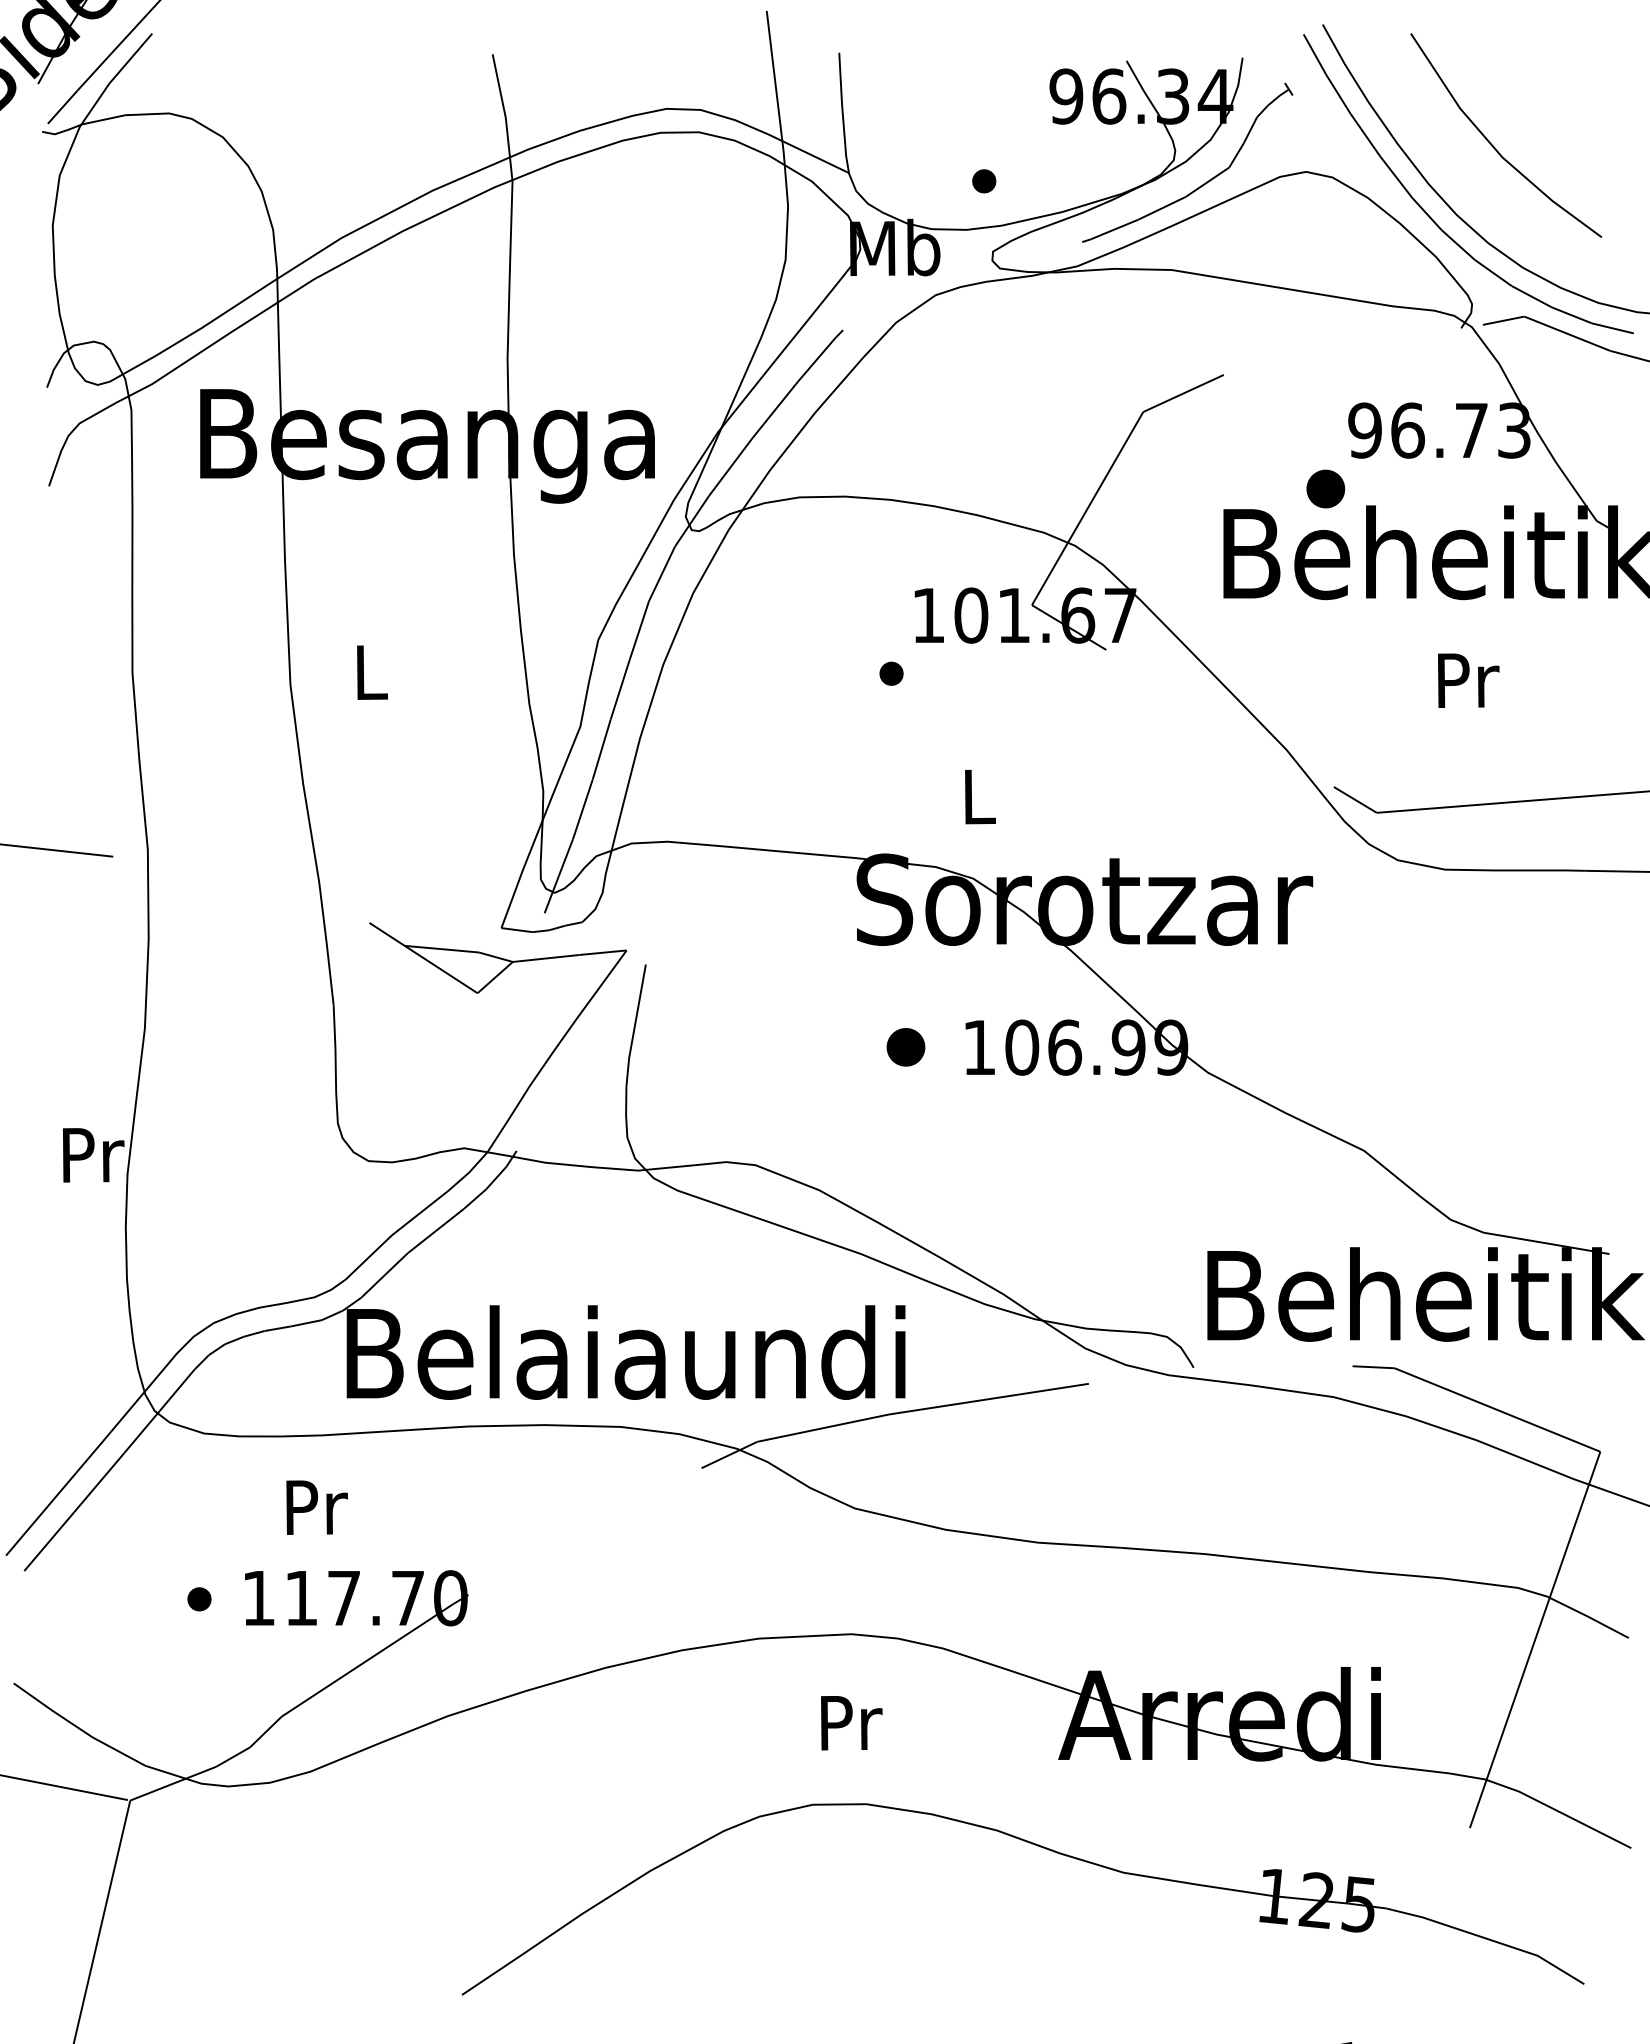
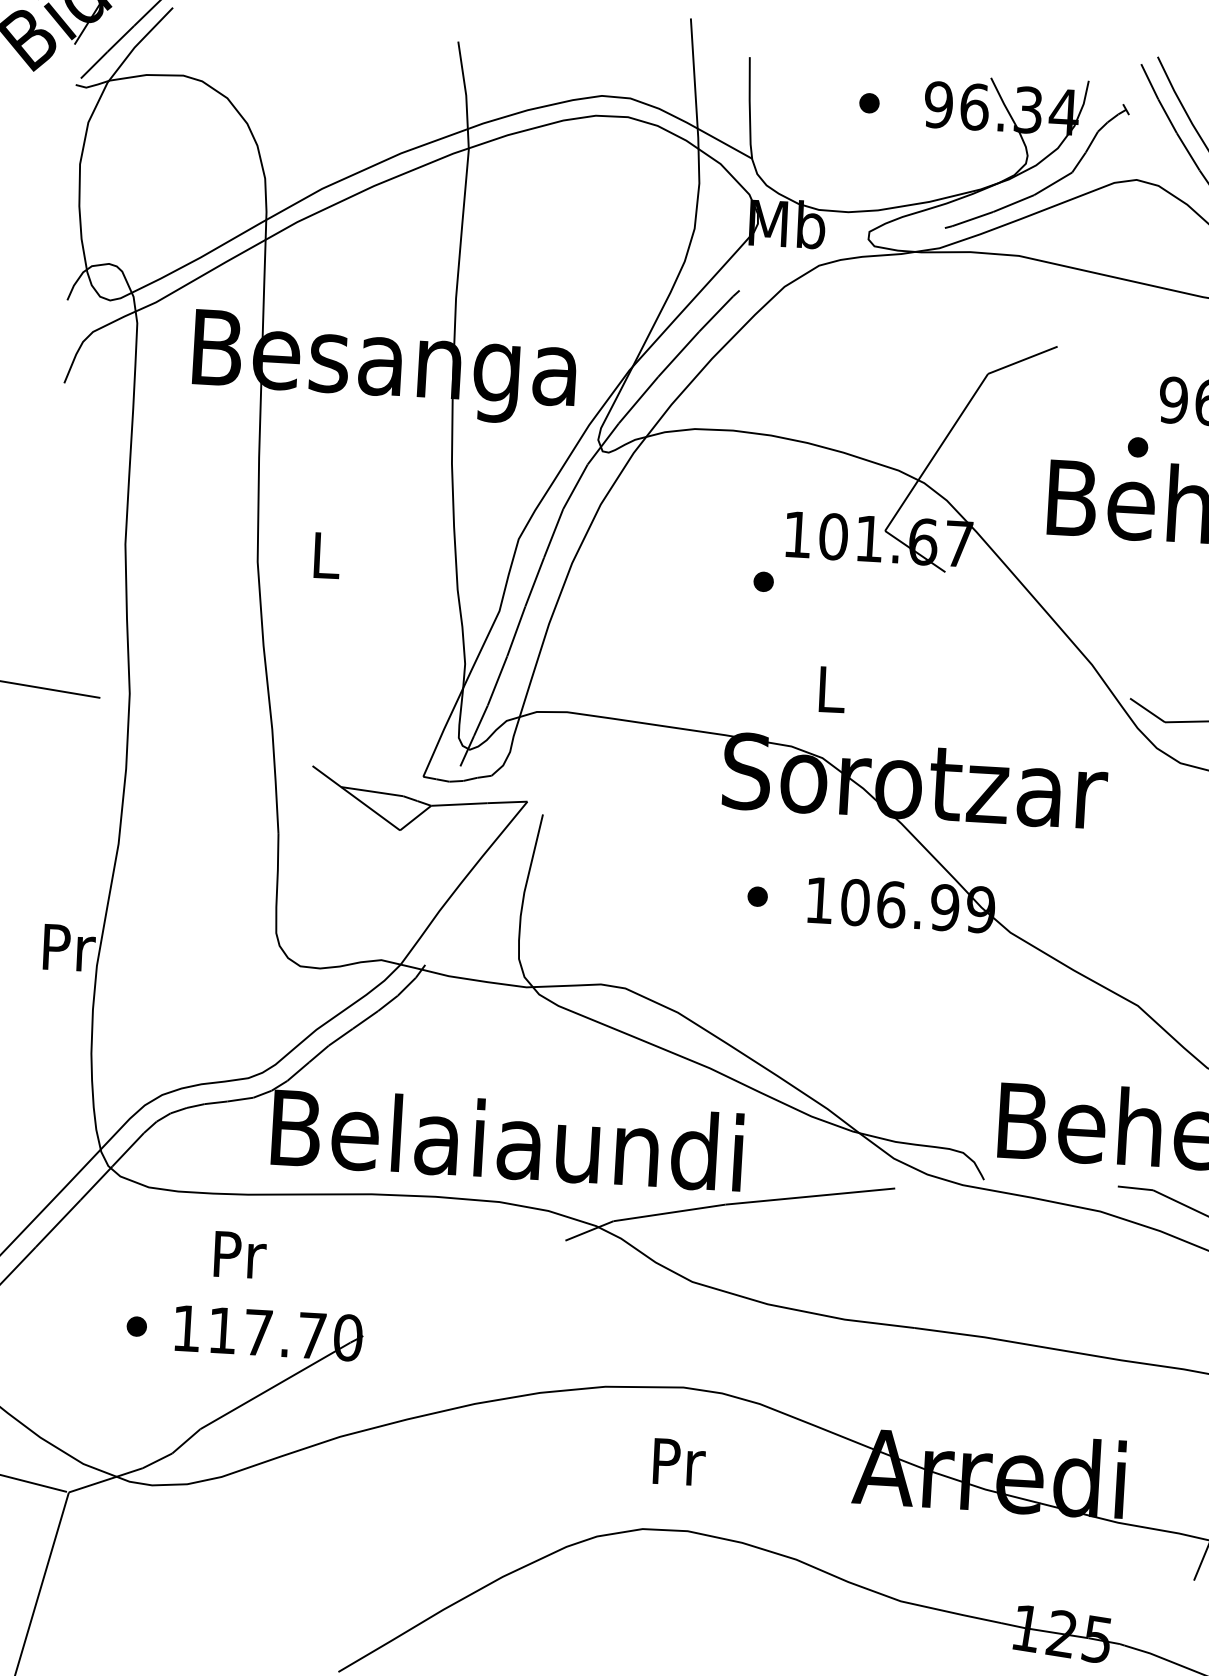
part: (984, 181) -> (869, 103), moved
part: (1326, 488) -> (1138, 447), size x0.62
part: (905, 1047) -> (757, 896), size x0.62

